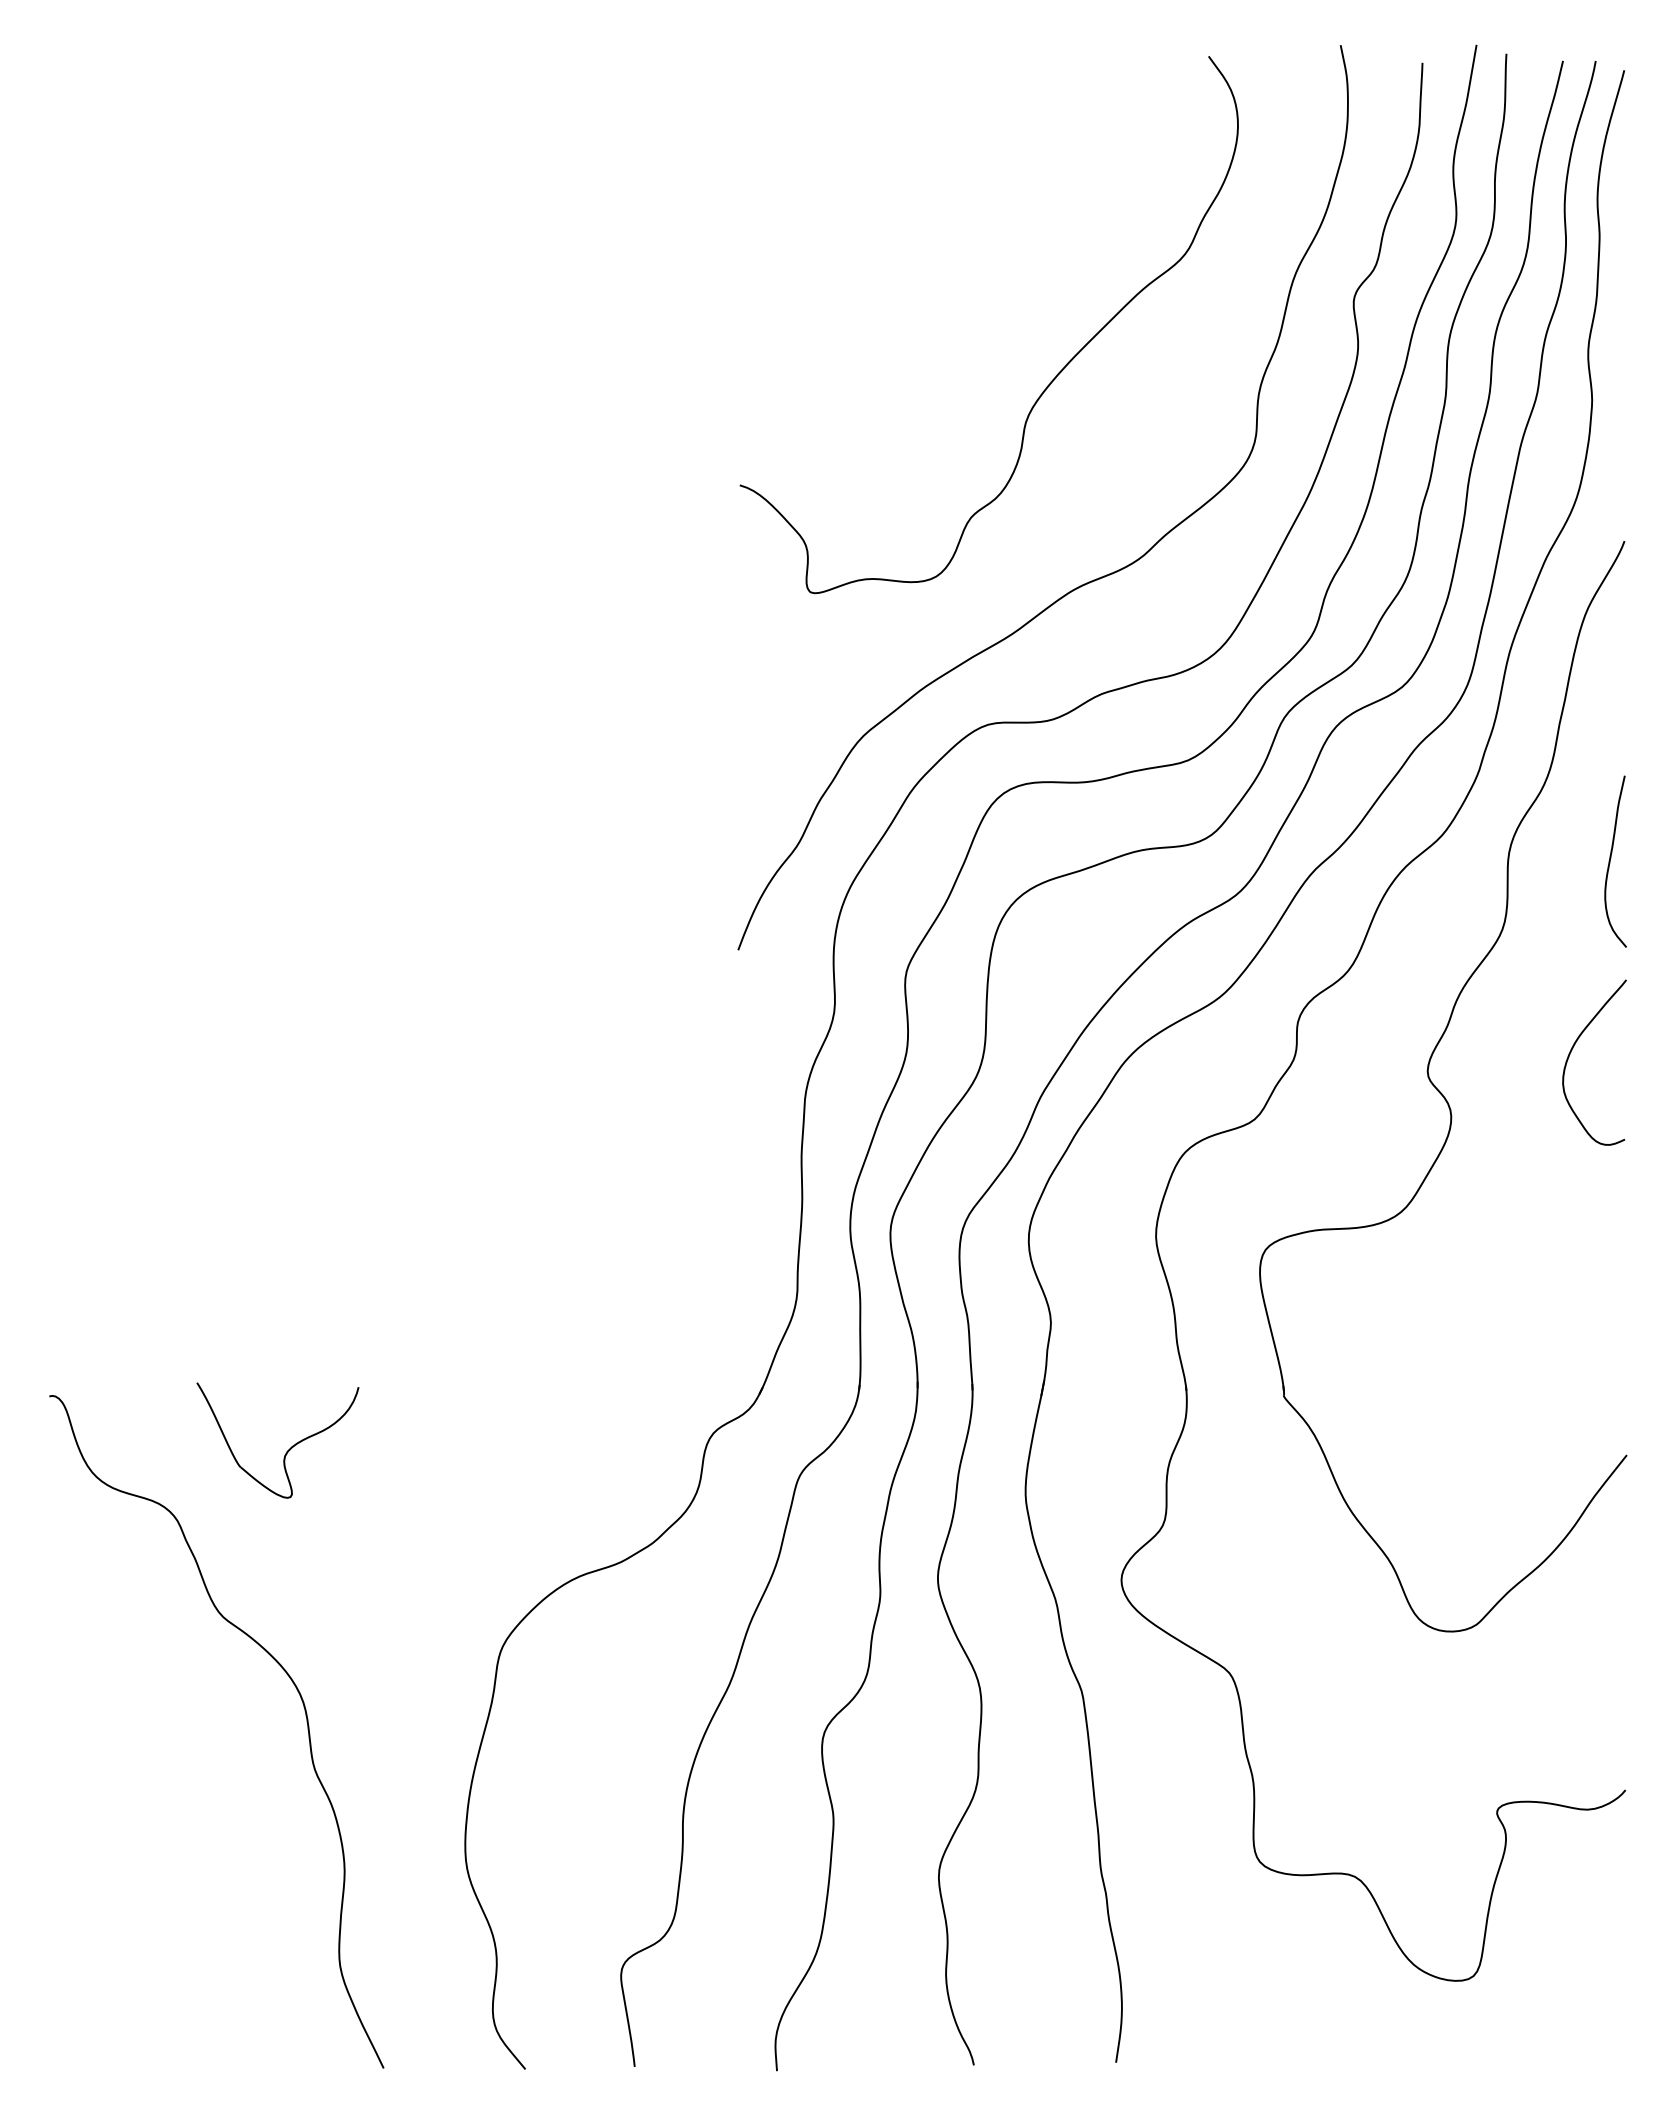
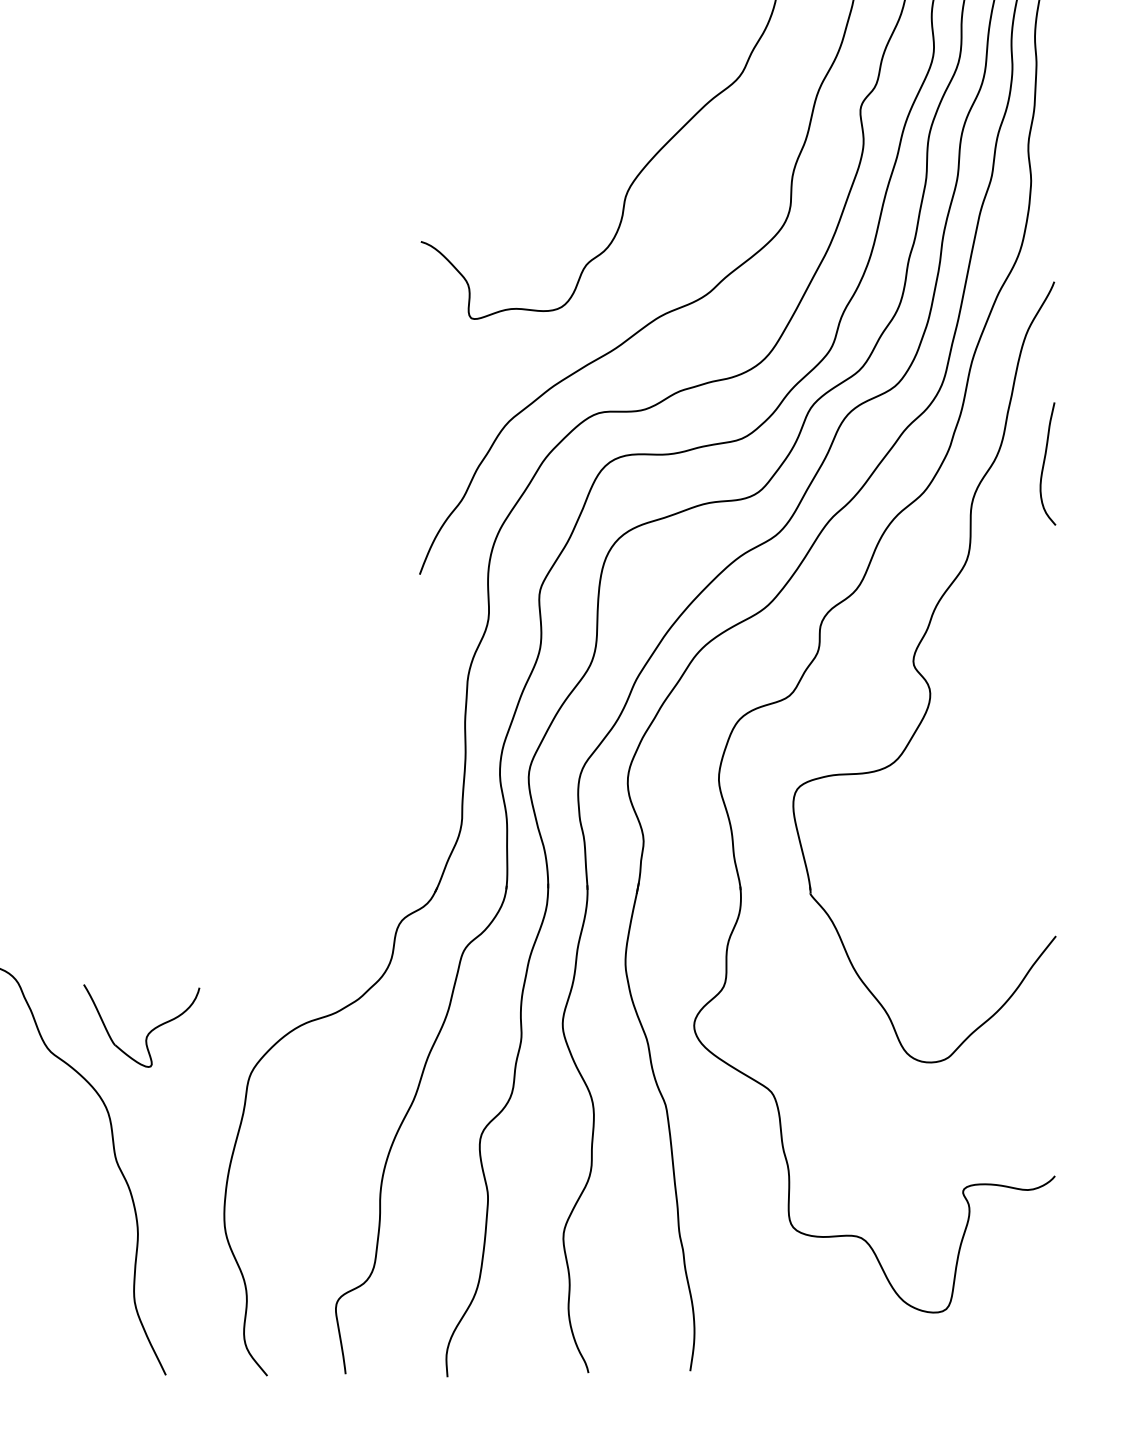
curve: (1611, 858) -> (1045, 461), moved
curve: (1572, 1050) -> (1017, 646), removed
part: (287, 1450) -> (148, 1033), moved

